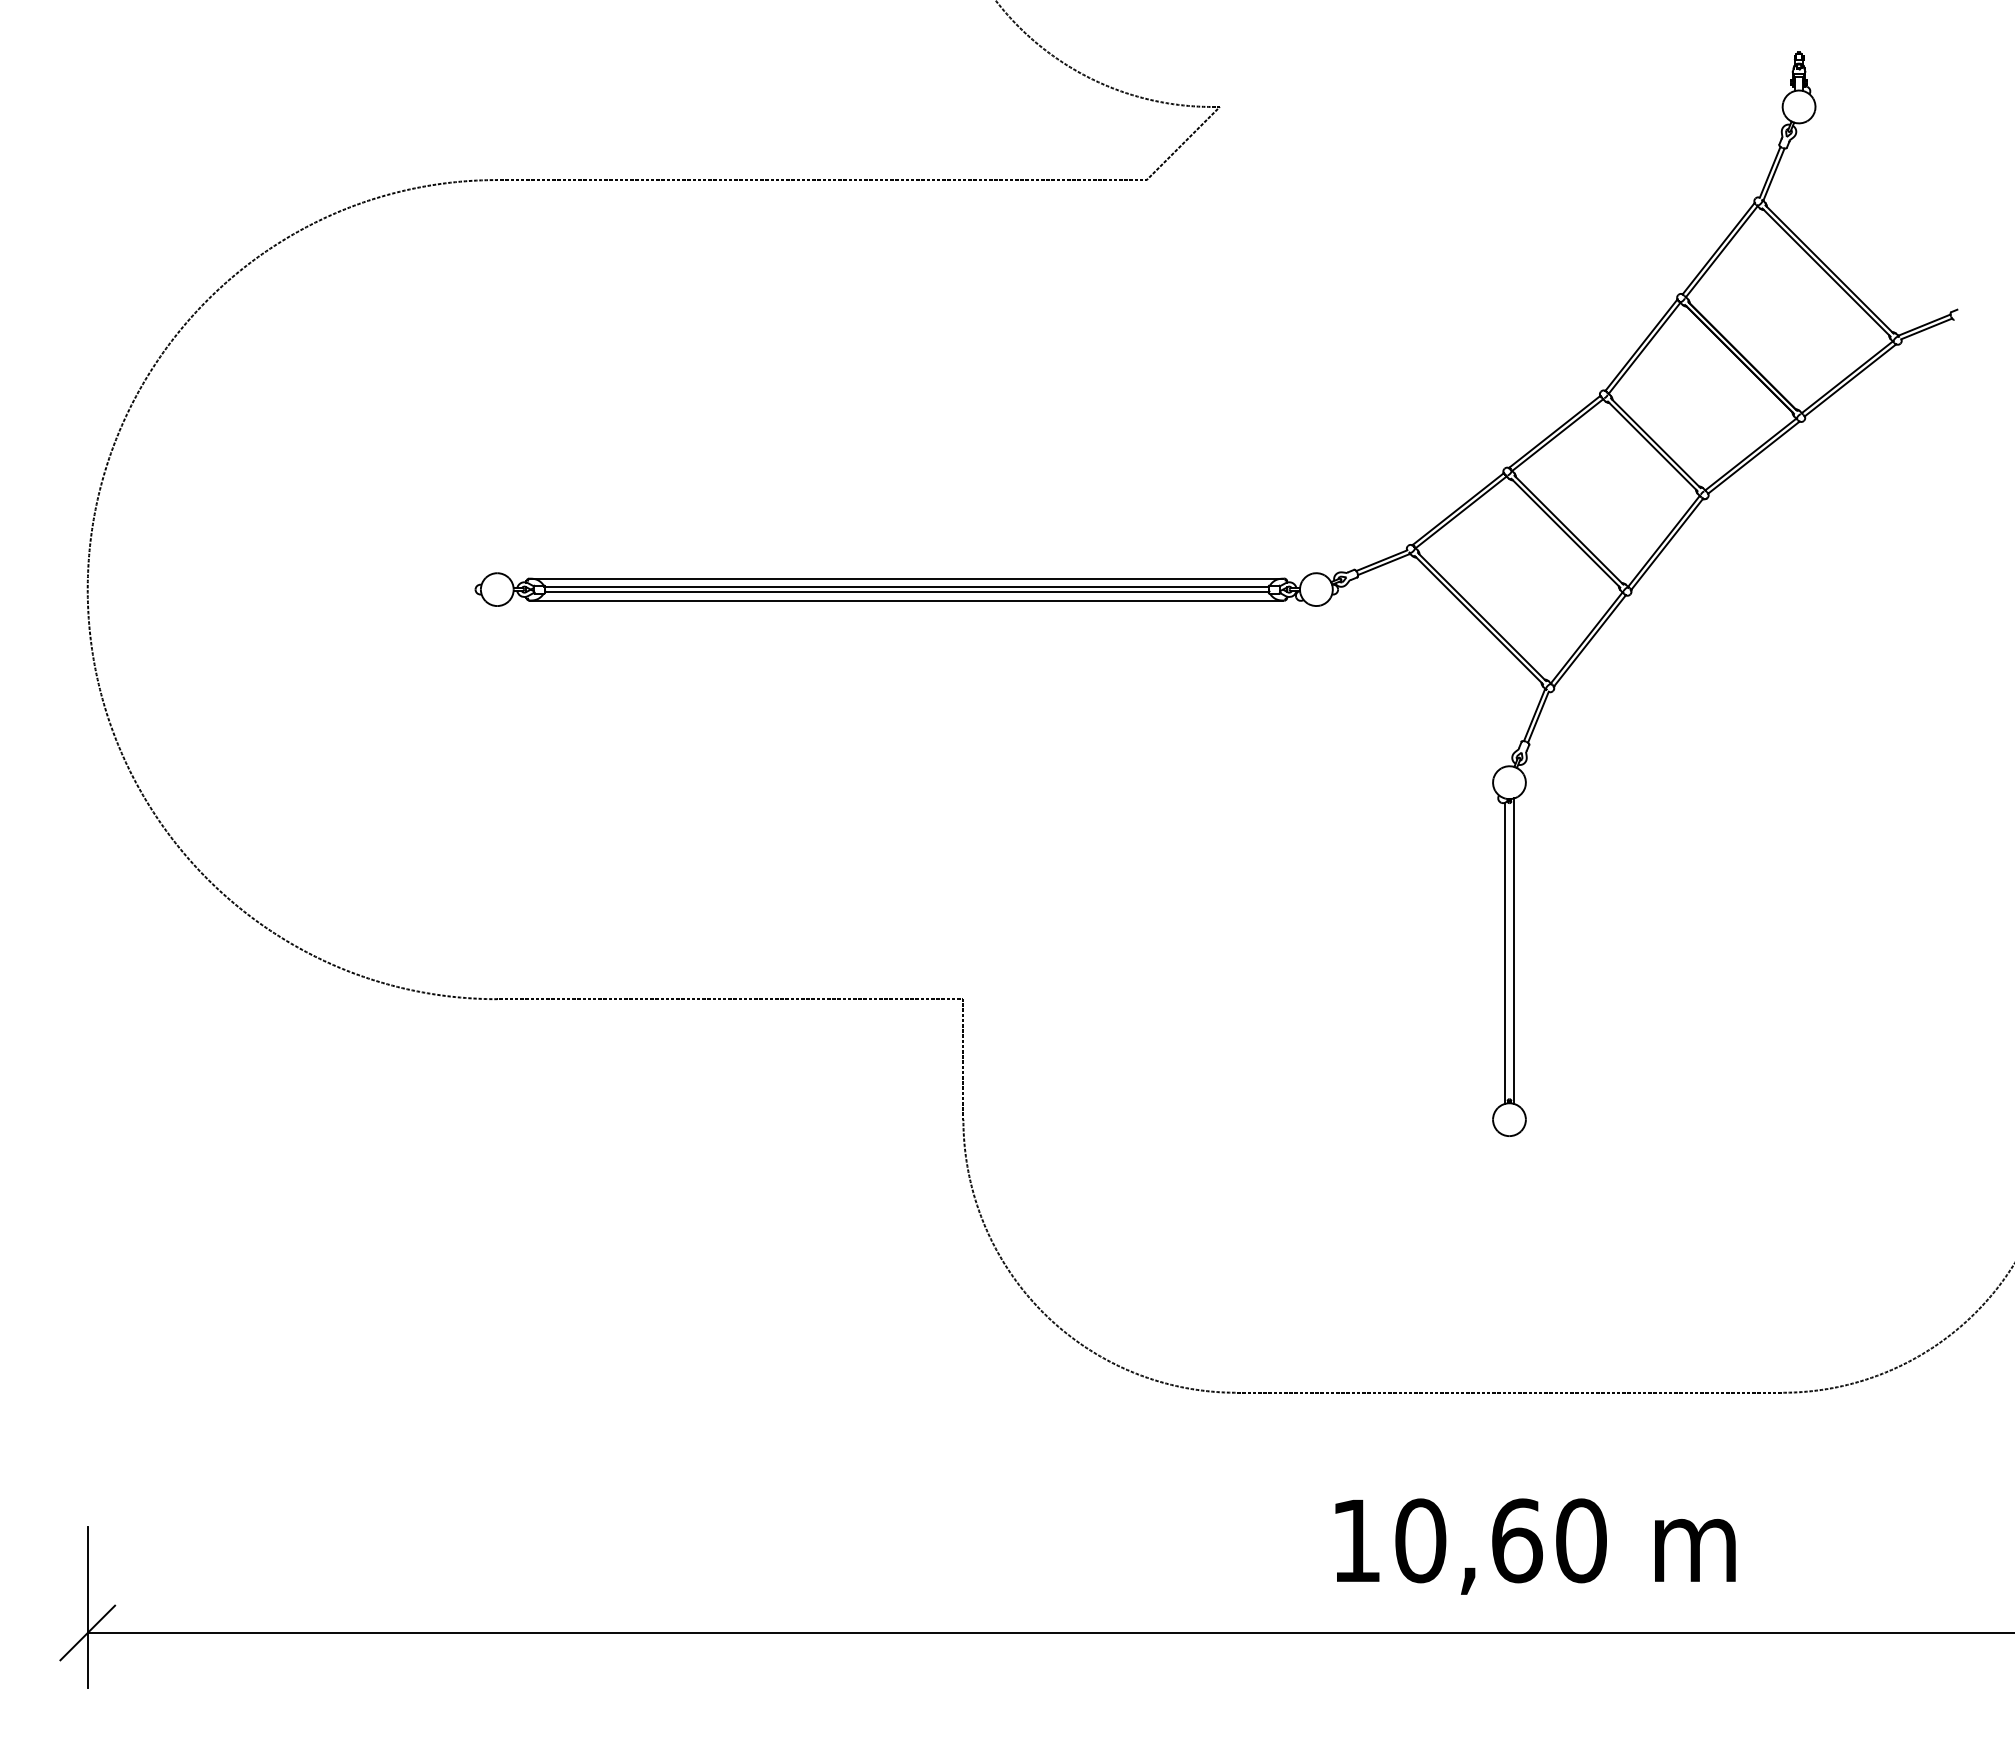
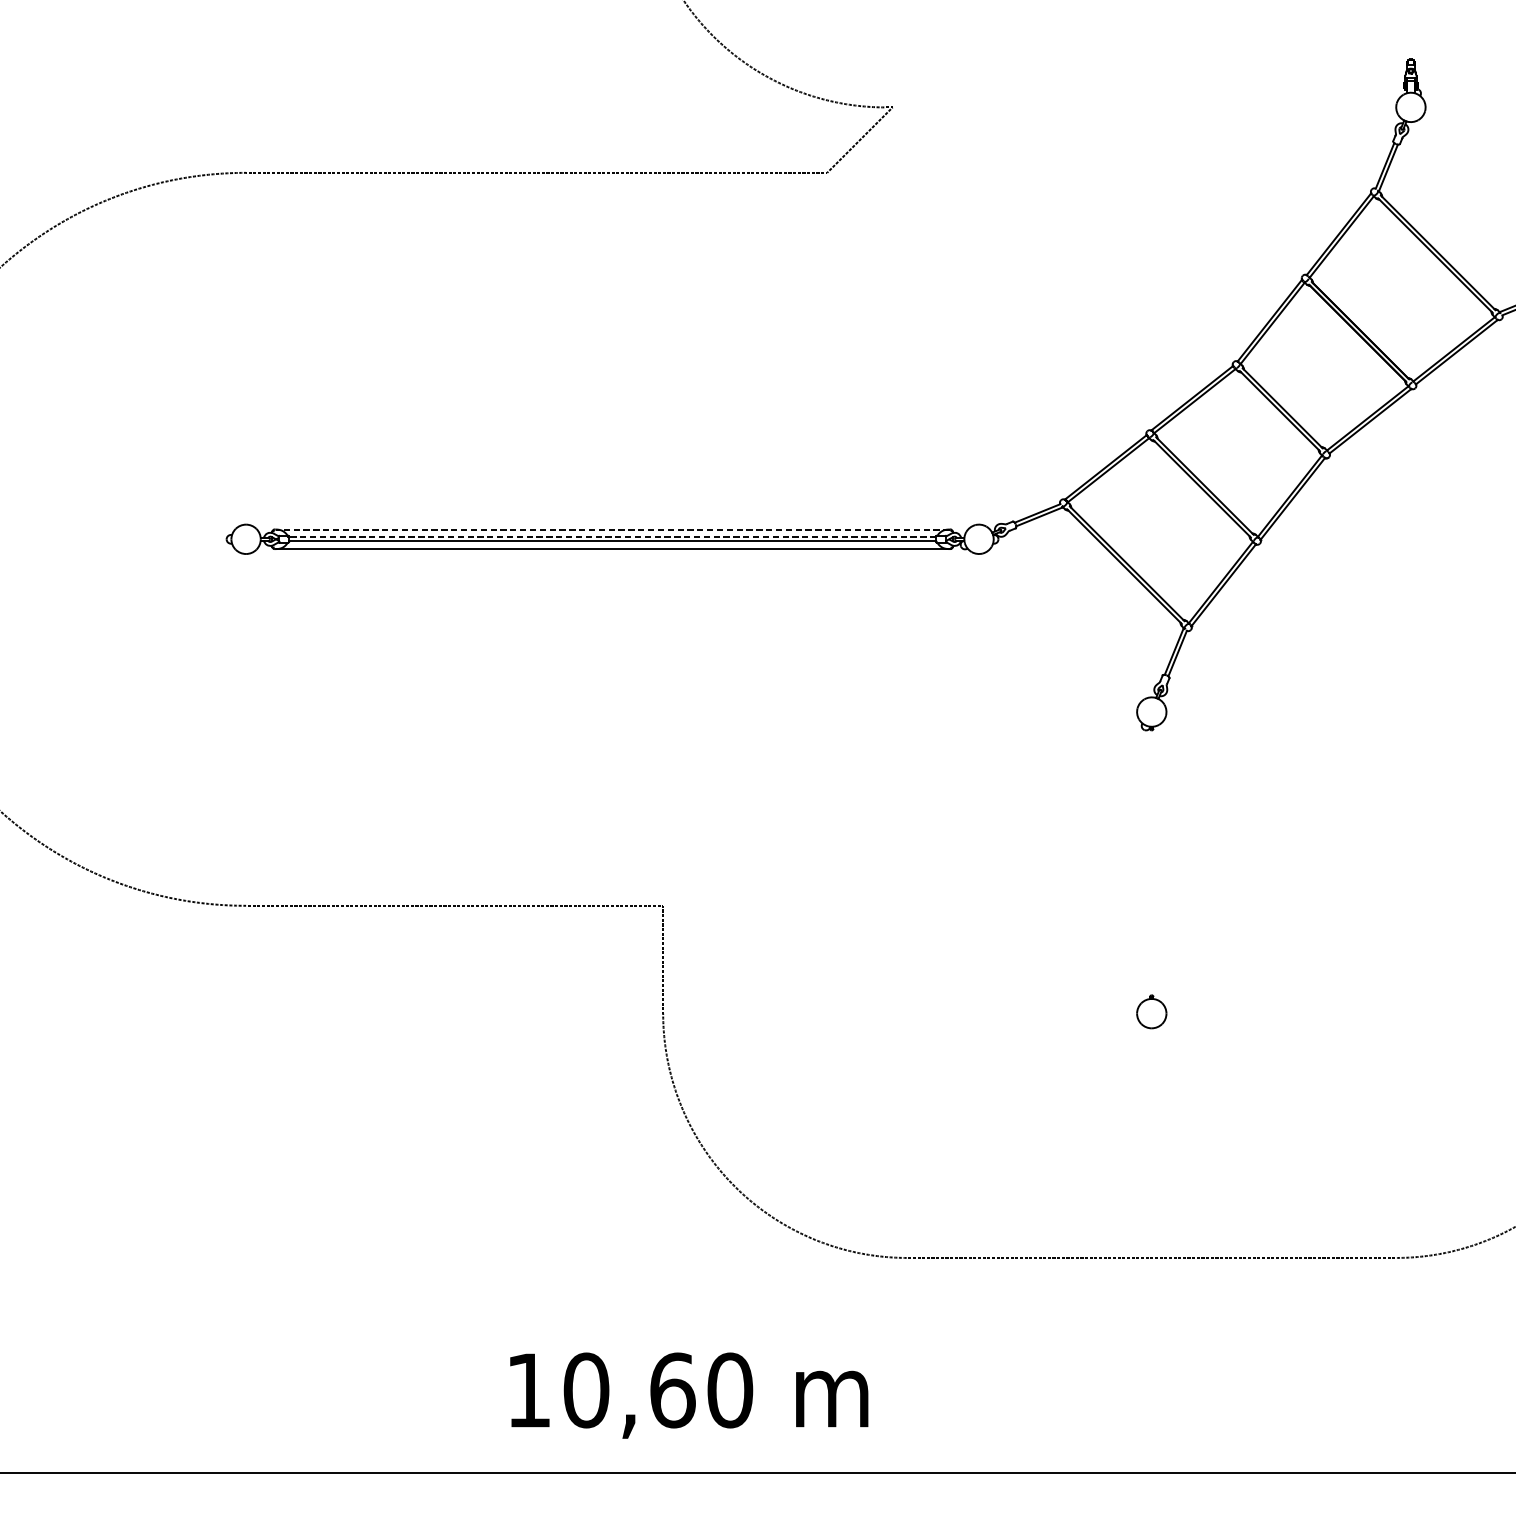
line: (906, 578) -> (612, 529), solid -> dashed
line: (906, 587) -> (612, 537), solid -> dashed
line: (1514, 950) -> (1156, 862), removed
line: (1504, 952) -> (1147, 864), removed
text: (1535, 1546) -> (689, 1395), moved

